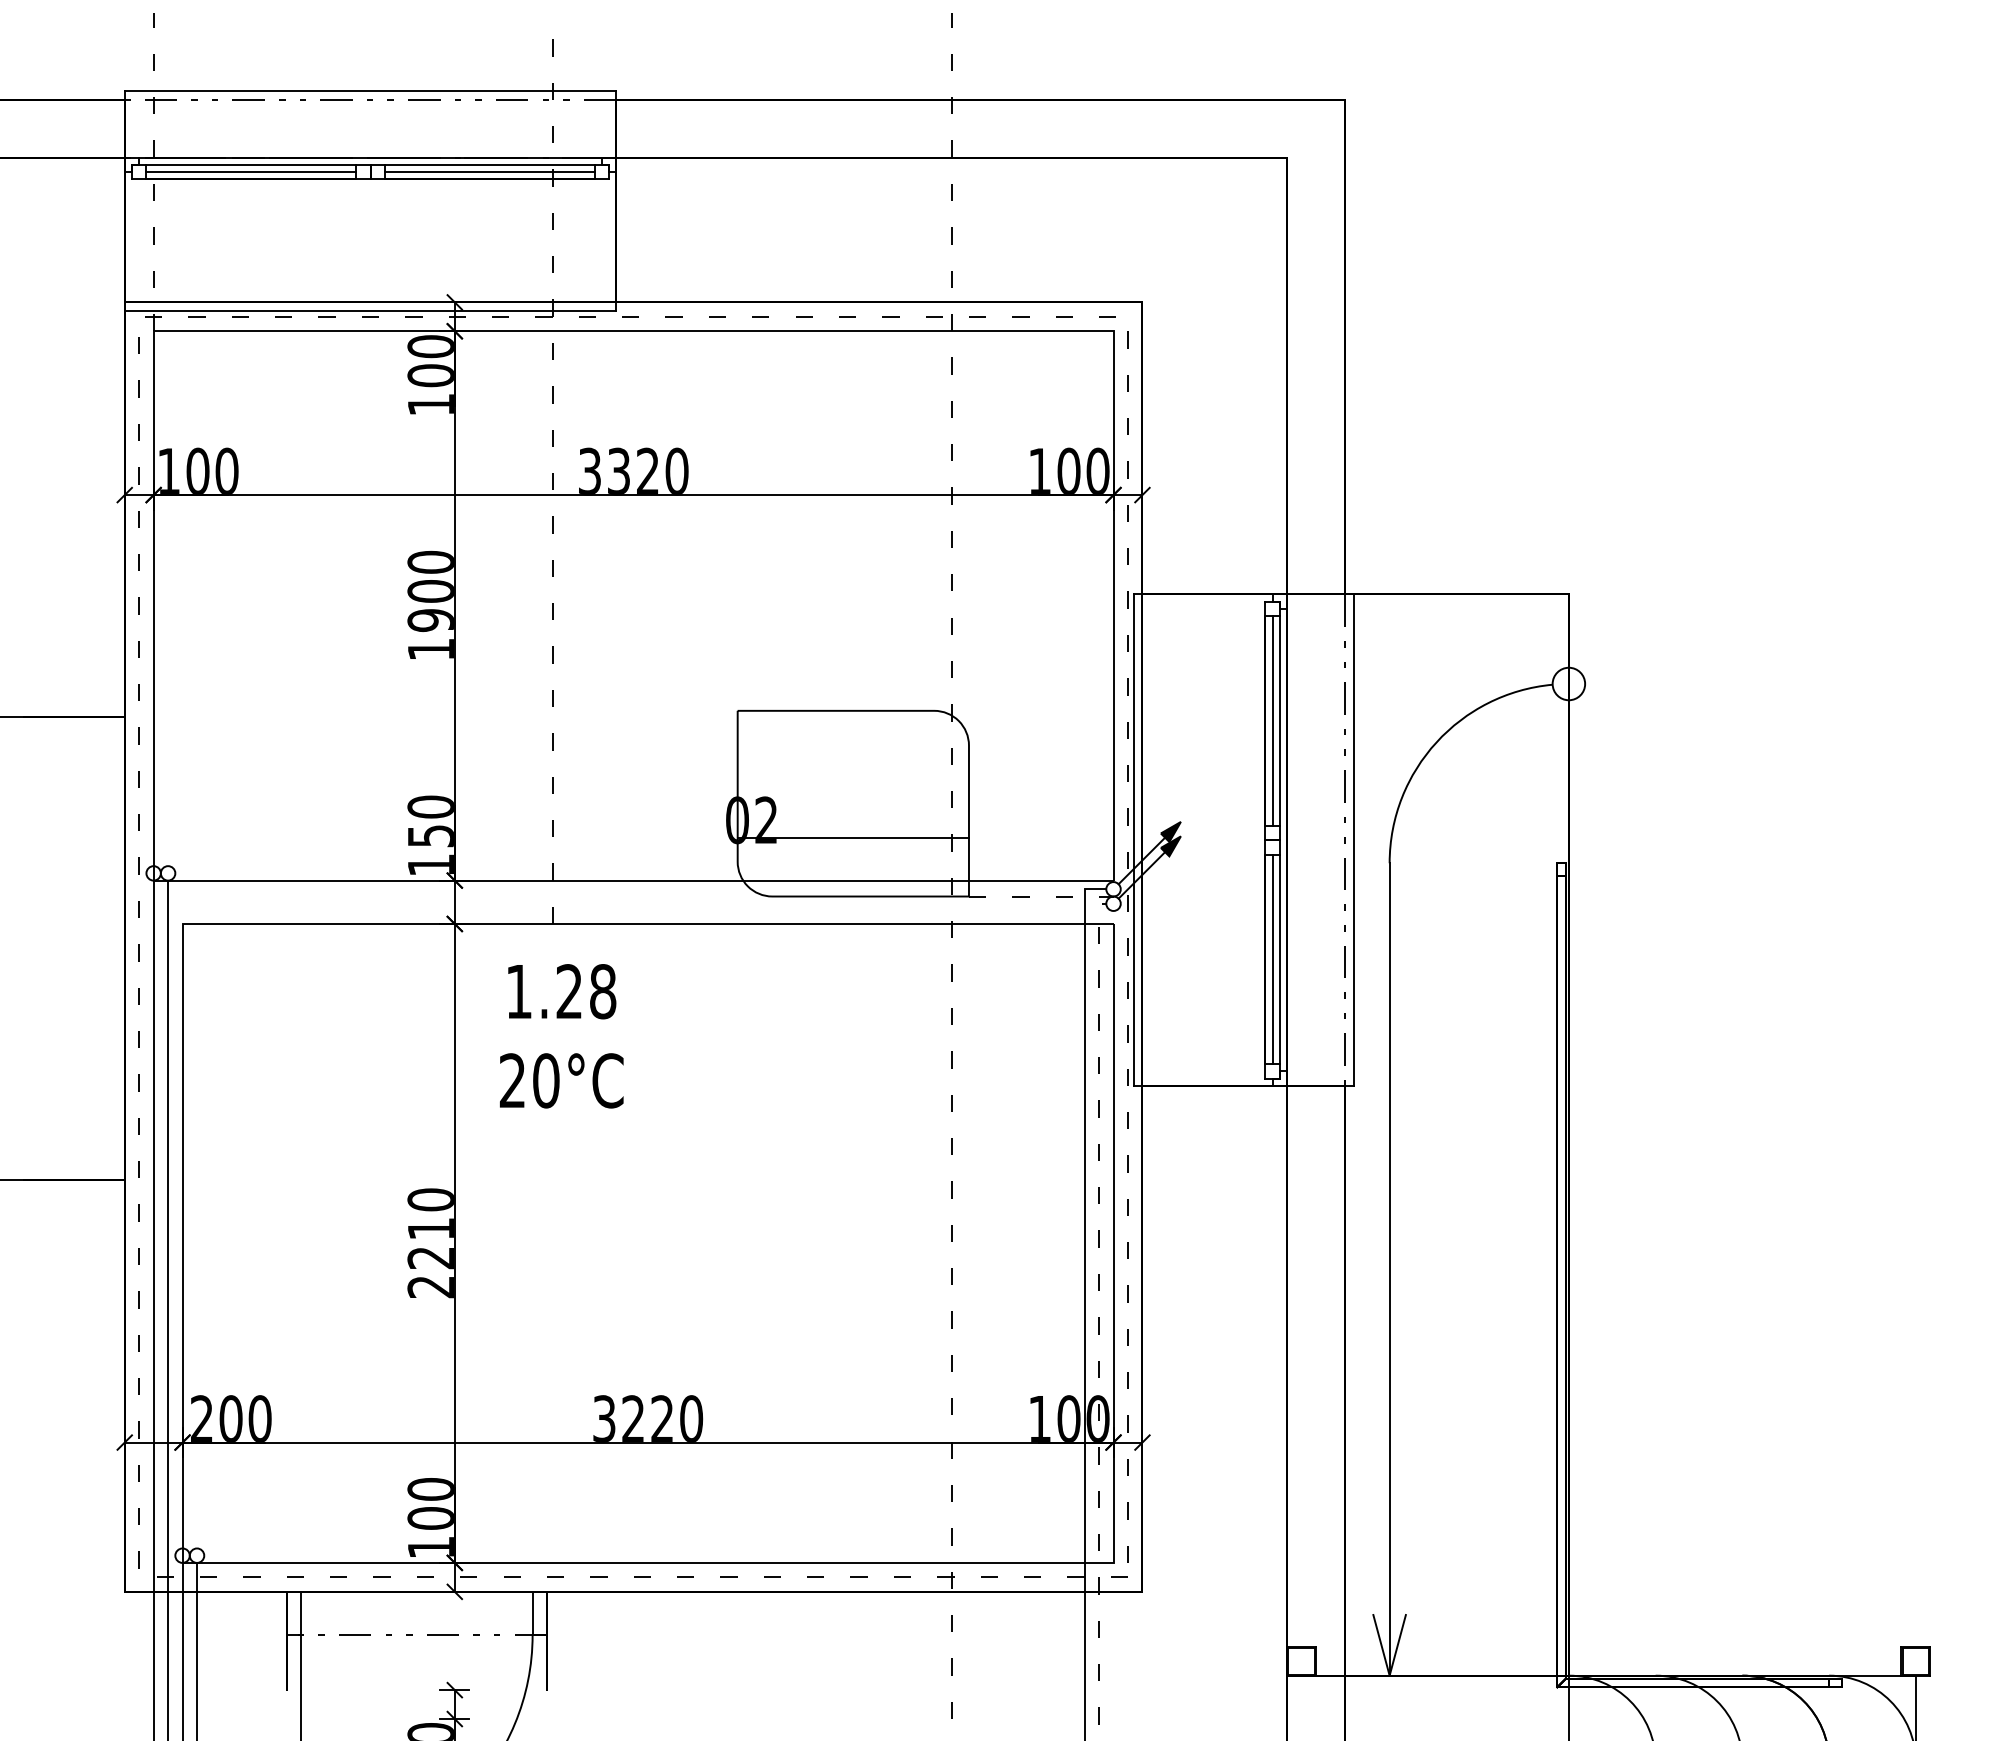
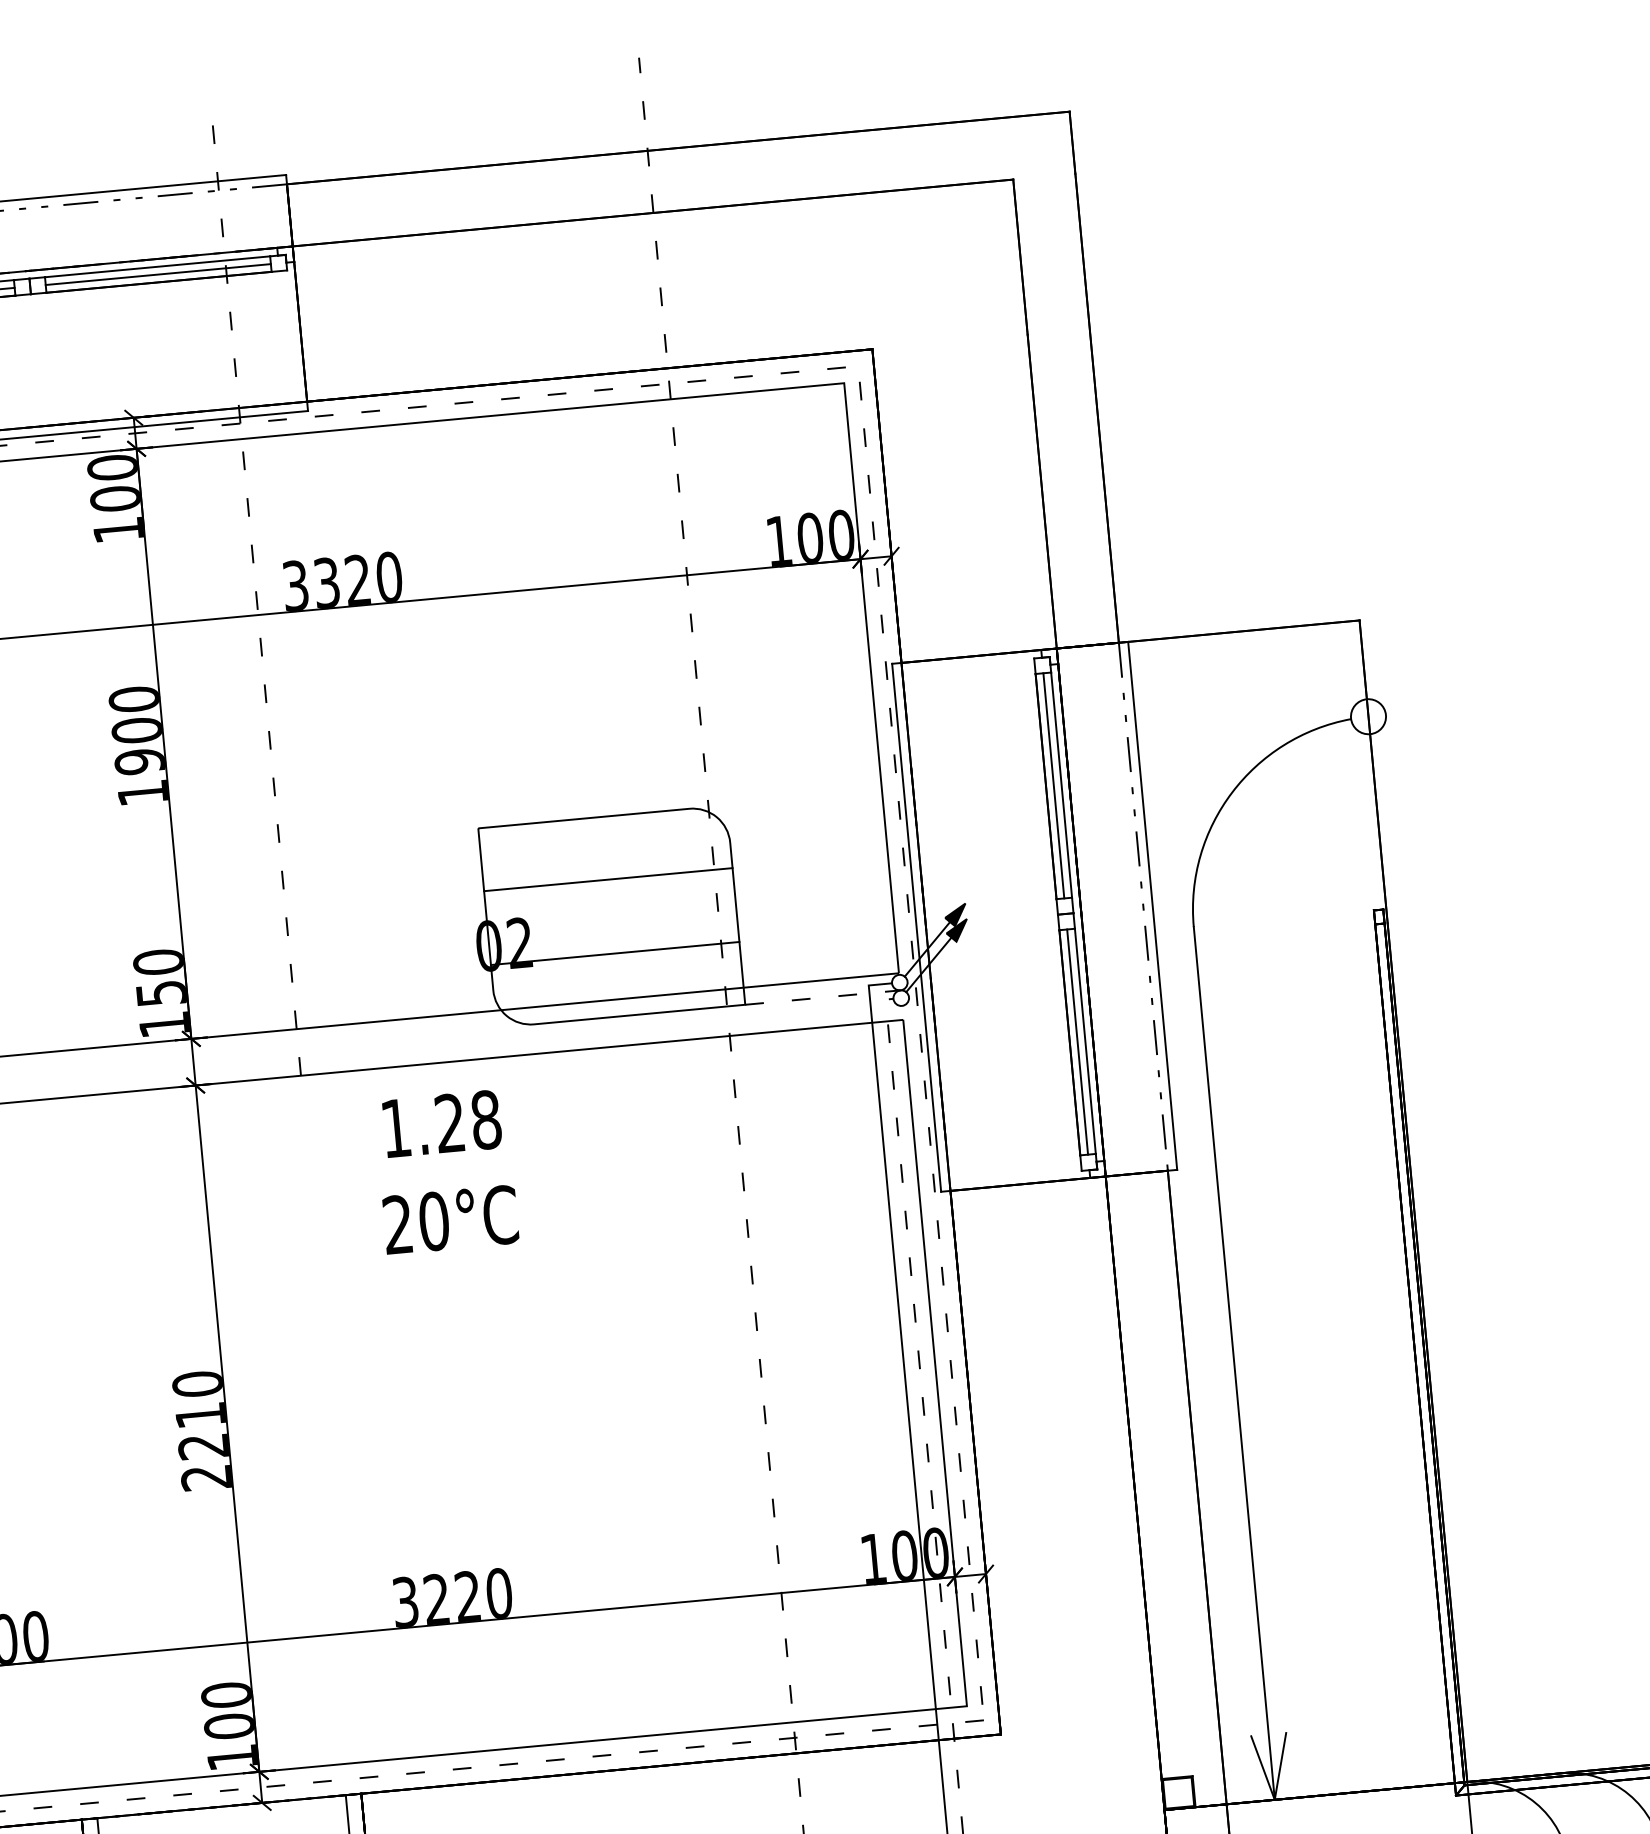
line: (852, 769) -> (607, 879), added
text: (561, 1036) -> (446, 1172), moved

